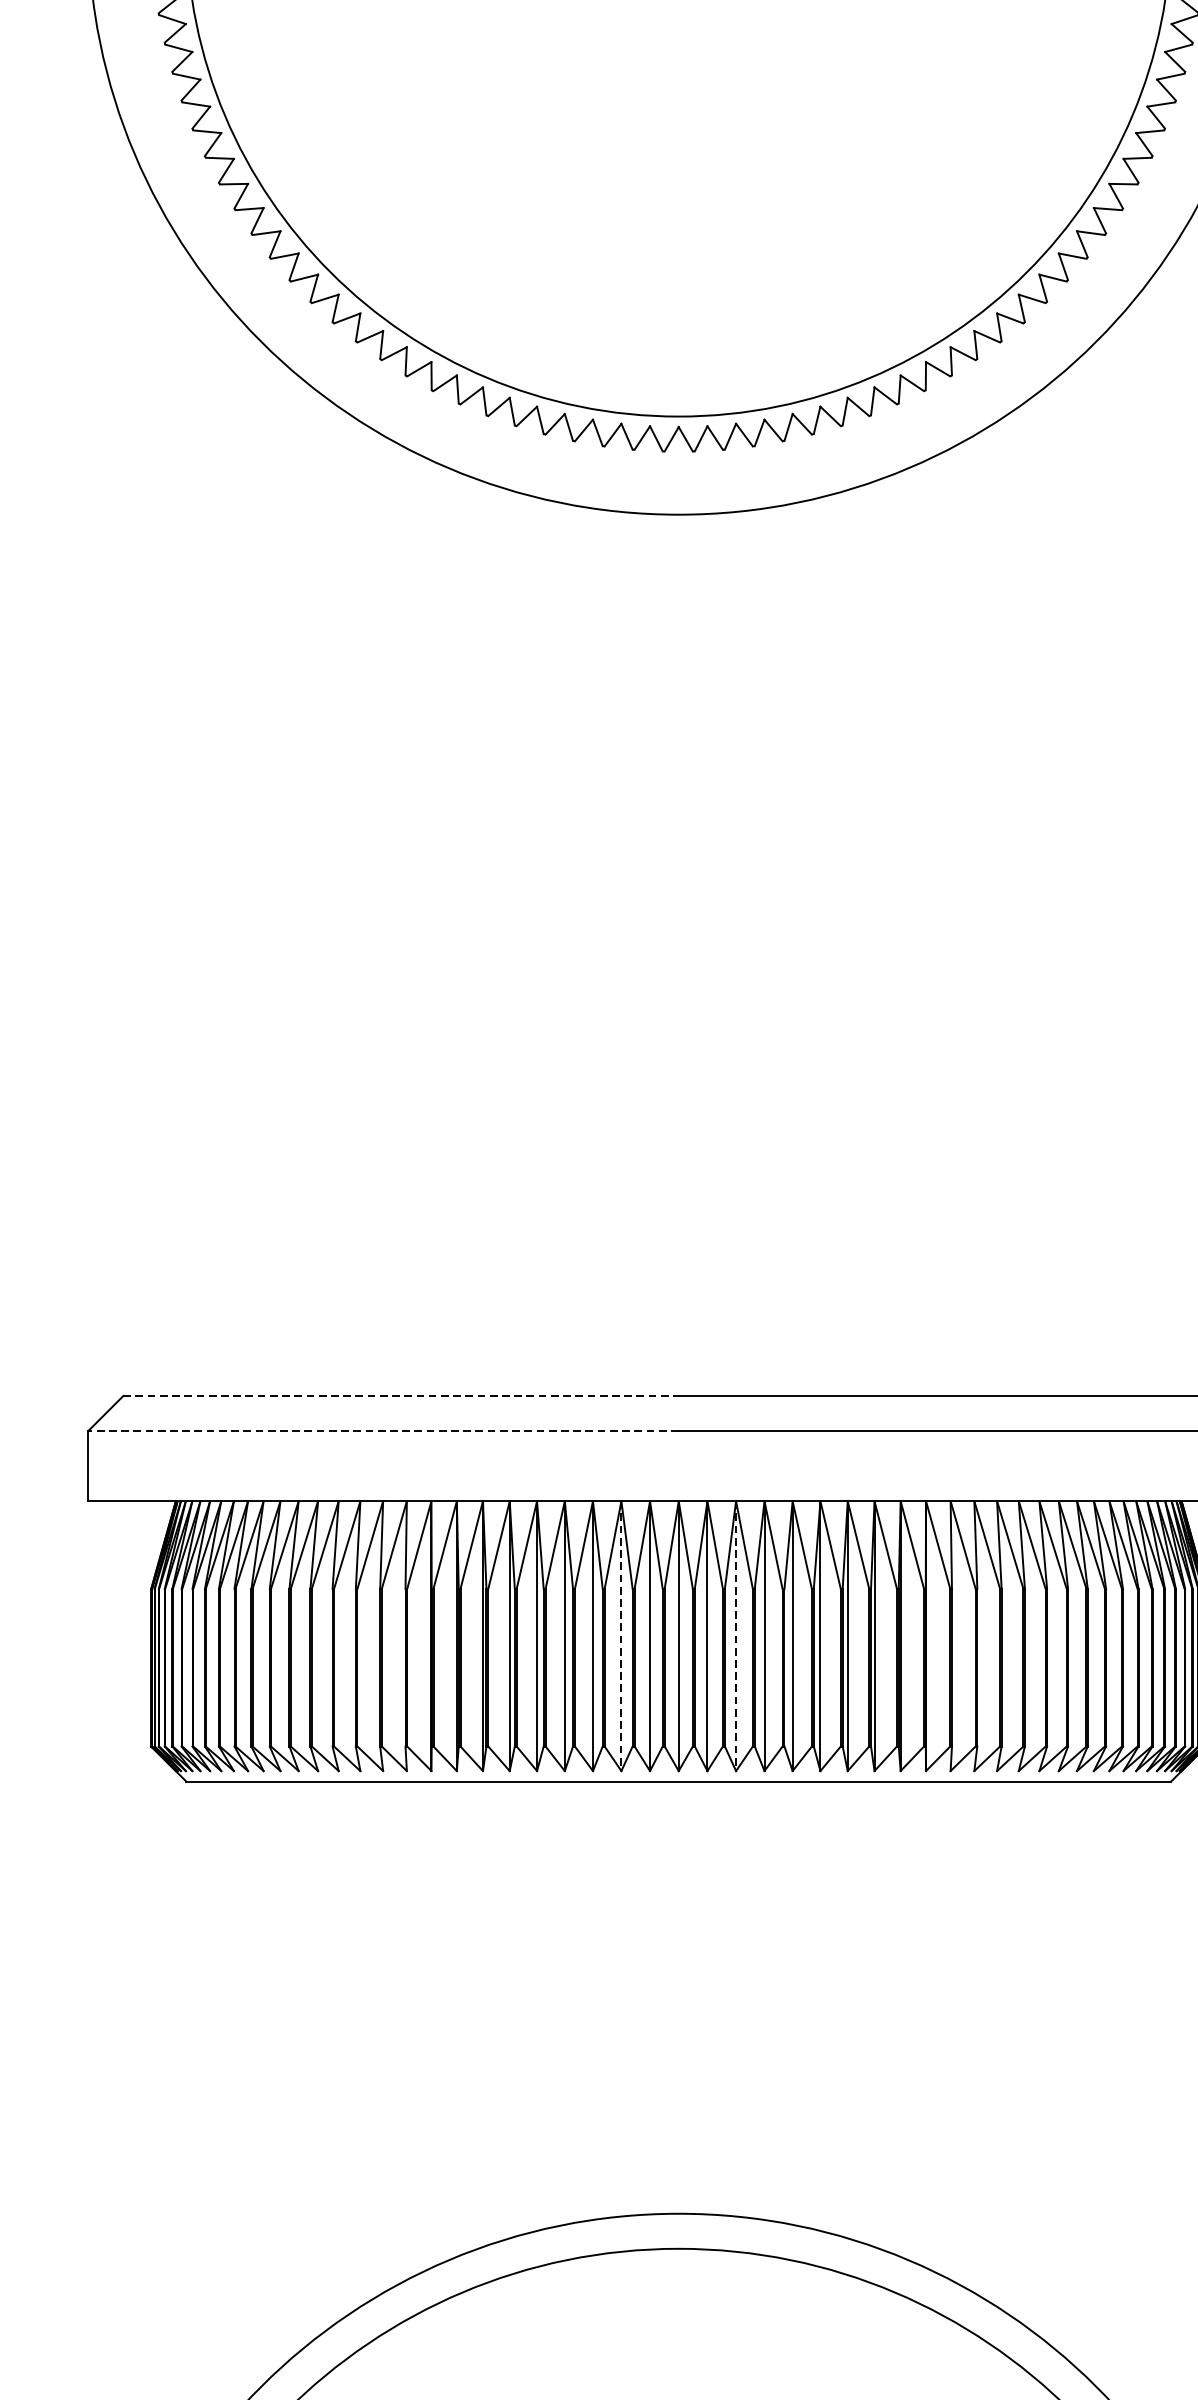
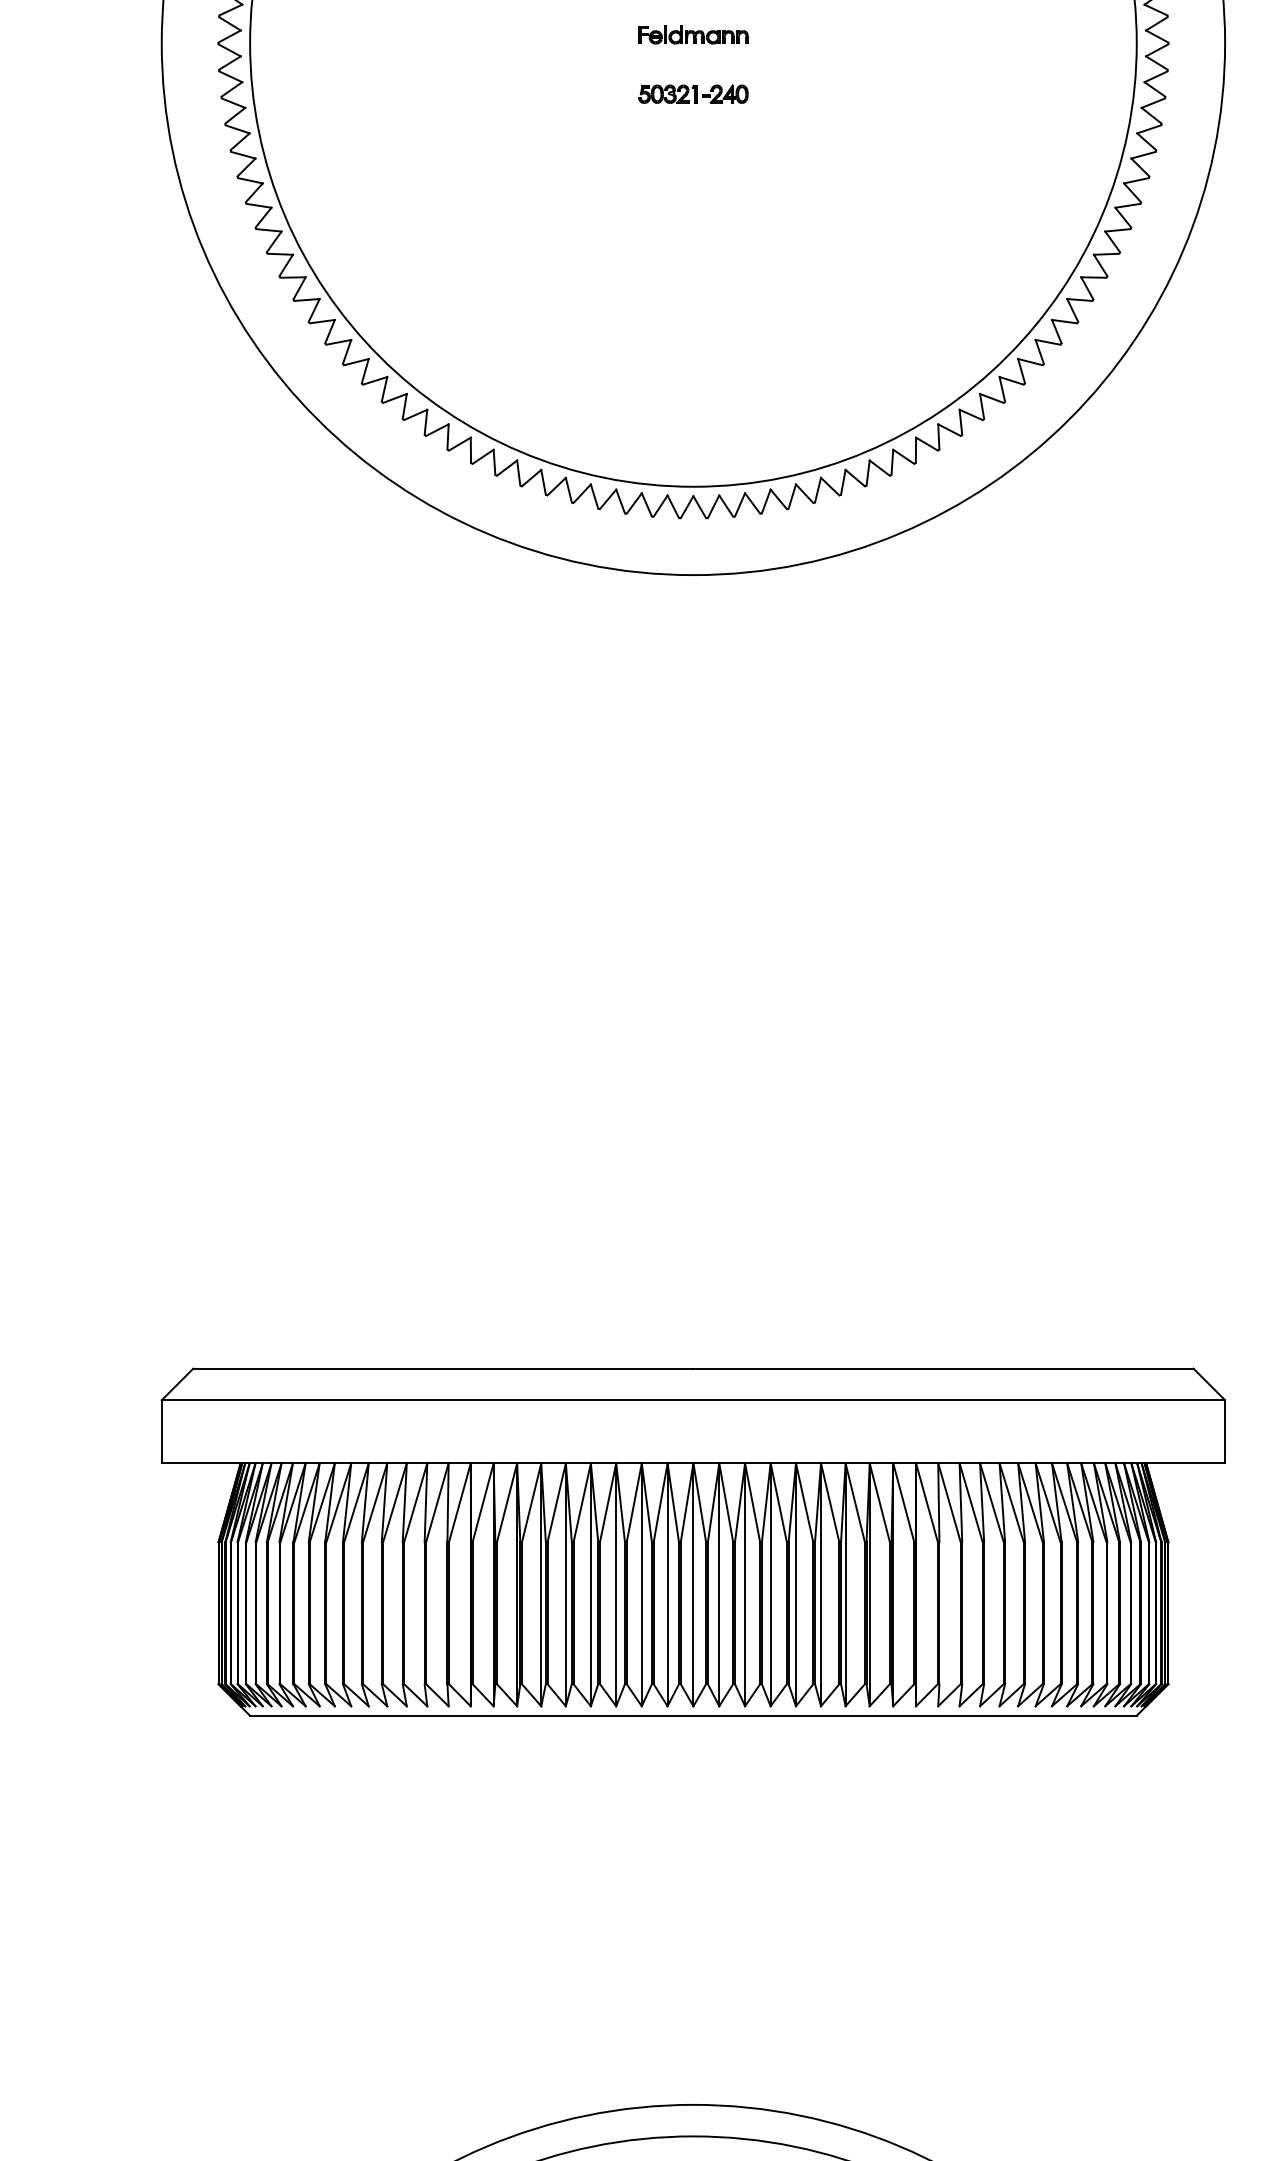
line: (401, 1395) -> (443, 1368), dashed -> solid
line: (383, 1431) -> (427, 1400), dashed -> solid
line: (621, 1636) -> (641, 1585), dashed -> solid
line: (736, 1636) -> (745, 1585), dashed -> solid

